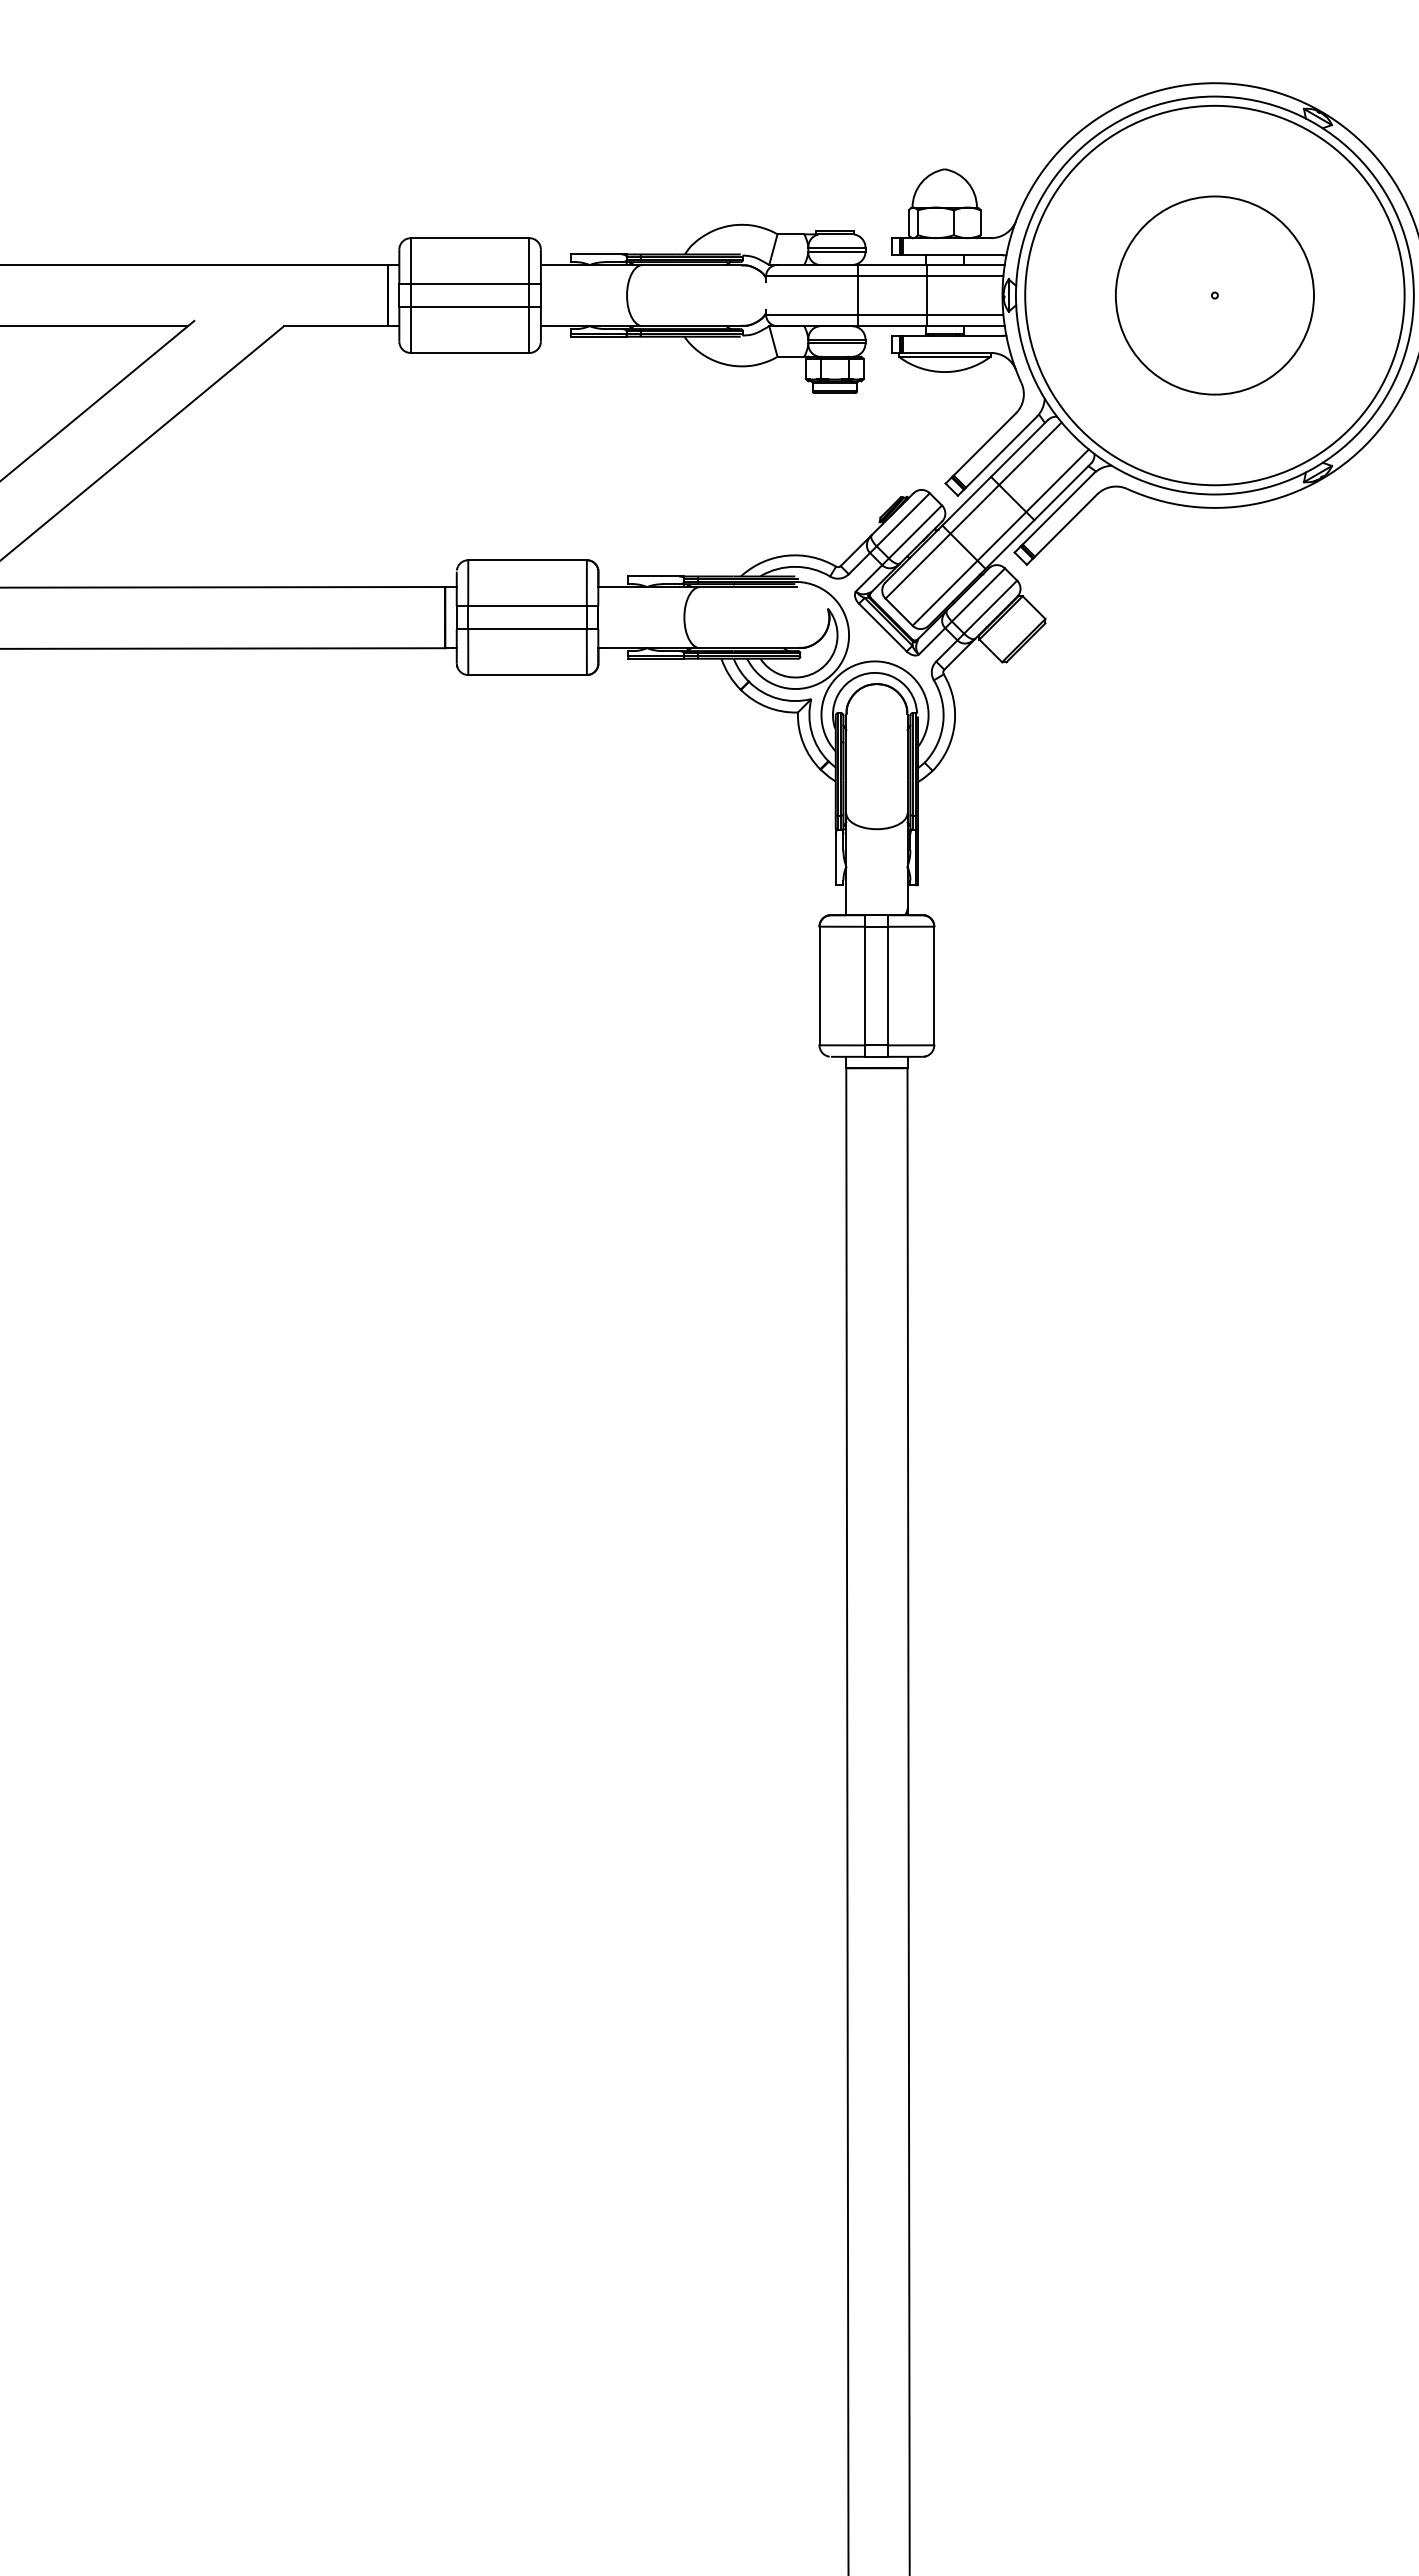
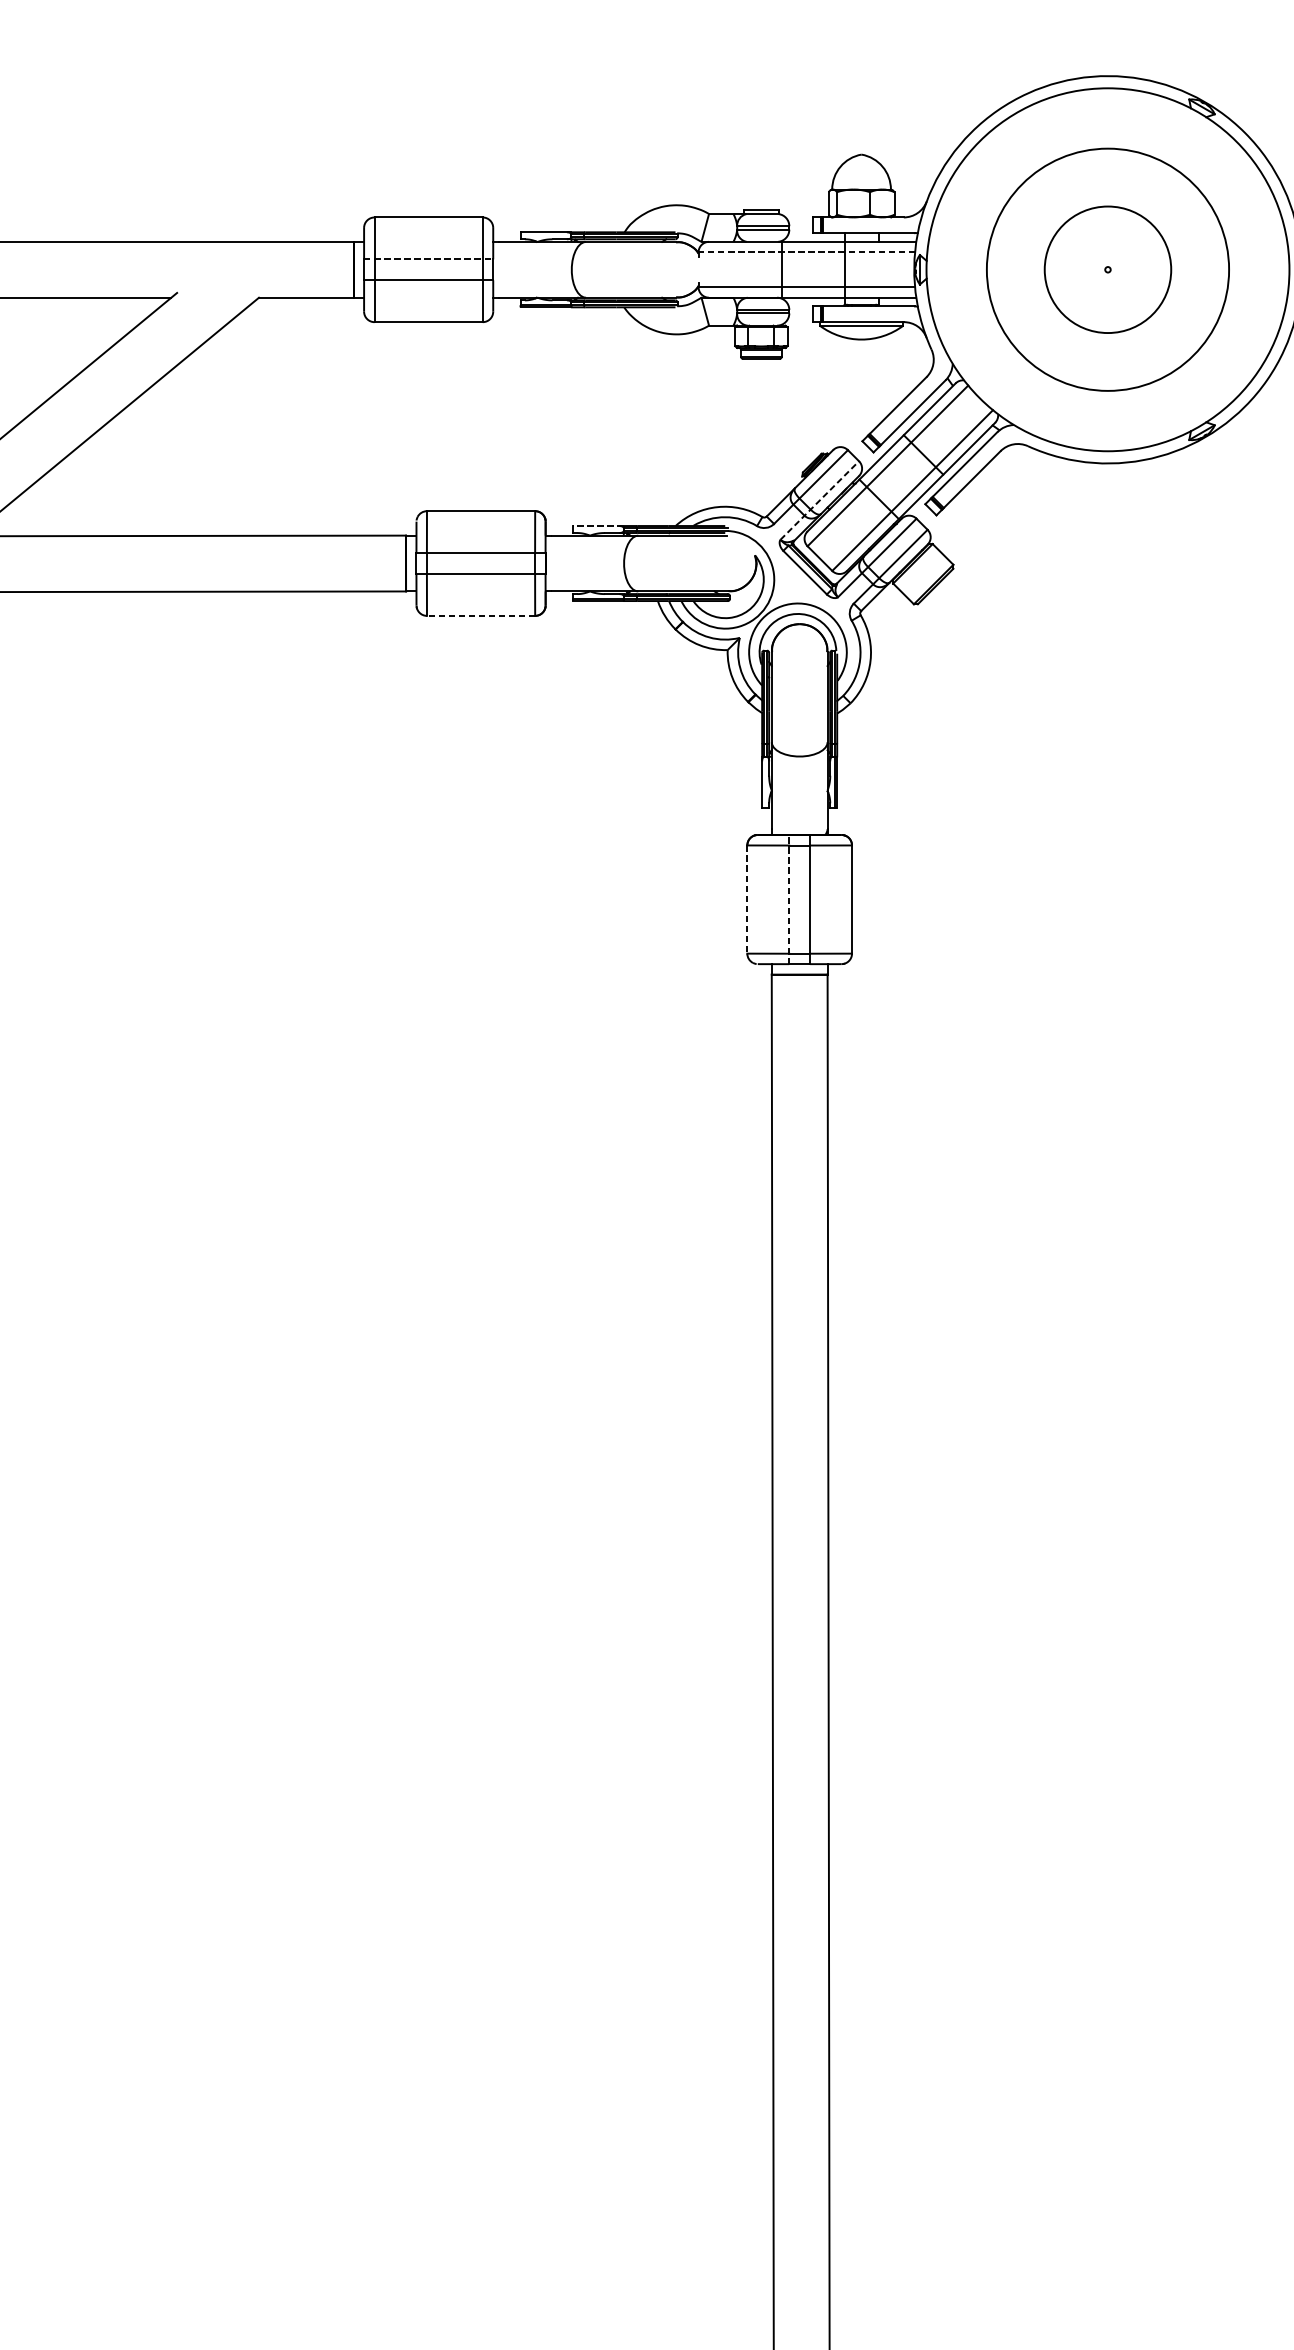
line: (884, 276) -> (806, 252), solid -> dashed
line: (470, 284) -> (429, 259), solid -> dashed
circle: (1214, 295) -> (1107, 269), size x0.7
circle: (1214, 295) -> (1107, 269), size x0.7
line: (898, 548) -> (819, 500), solid -> dashed
line: (656, 576) -> (598, 526), solid -> dashed
line: (527, 675) -> (480, 616), solid -> dashed
line: (819, 986) -> (747, 900), solid -> dashed
line: (865, 986) -> (789, 900), solid -> dashed

